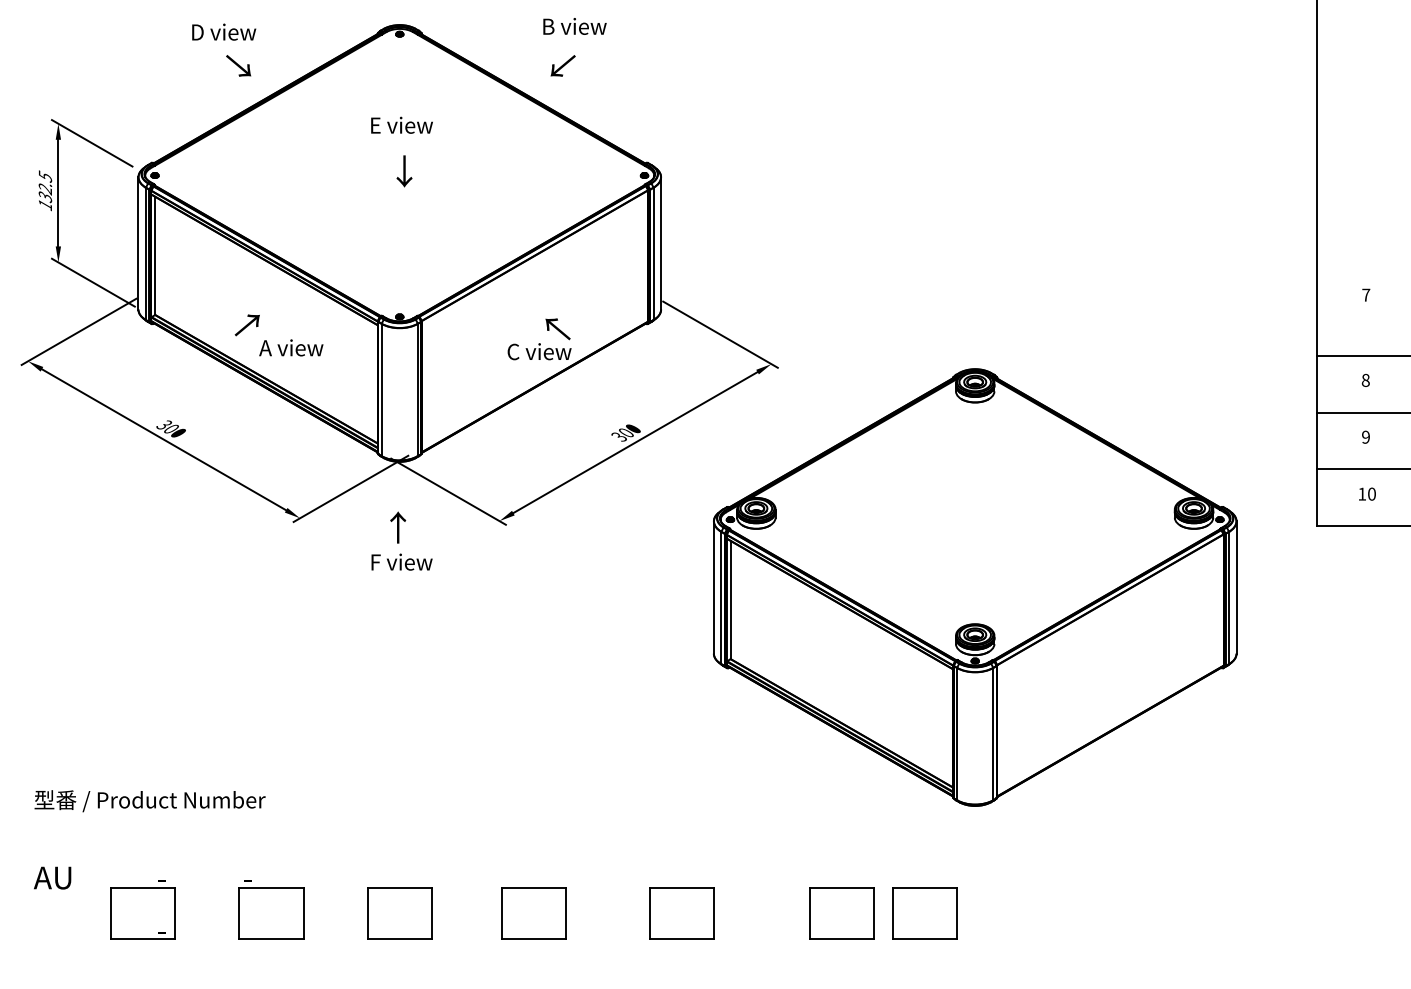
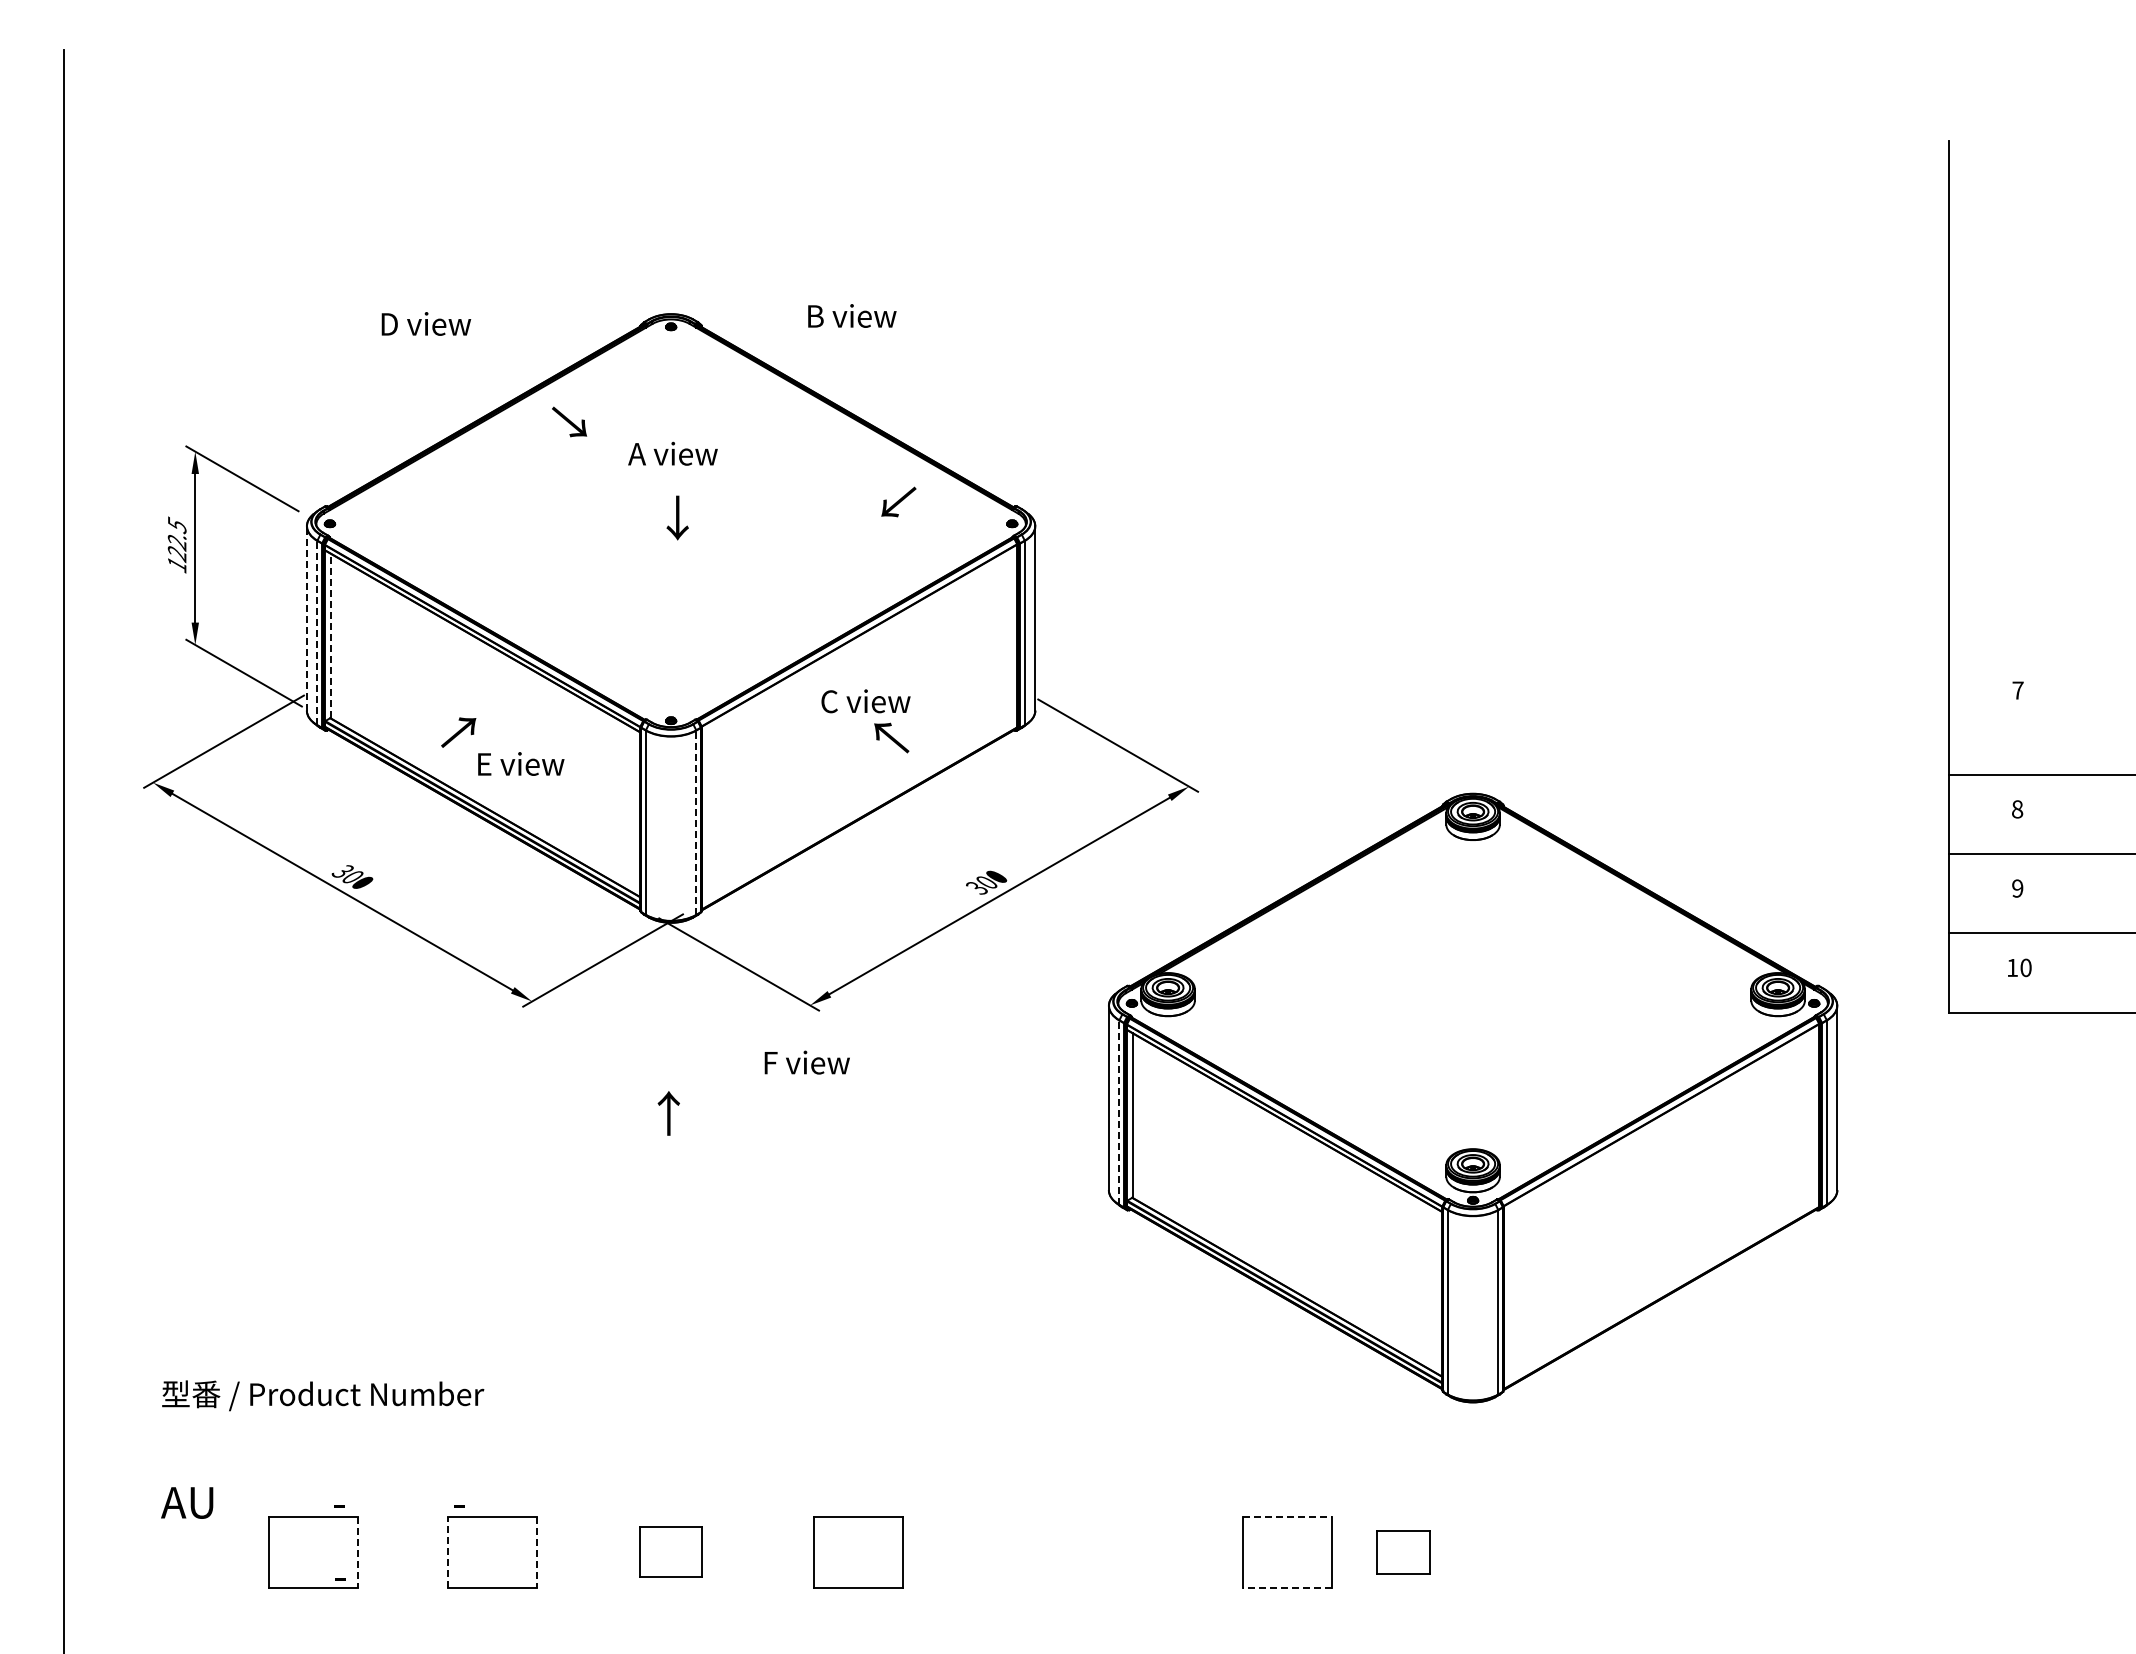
text: (575, 26) -> (852, 315), moved
text: (238, 65) -> (569, 421), moved
text: (562, 65) -> (898, 501), moved
text: (400, 125) -> (672, 453), E view -> A view
text: (45, 197) -> (177, 554), 132.5 -> 122.5
line: (138, 242) -> (306, 617), solid -> dashed
line: (146, 253) -> (317, 632), solid -> dashed
line: (155, 255) -> (330, 635), solid -> dashed
text: (291, 347) -> (519, 763), A view -> E view
text: (539, 351) -> (865, 701), moved
line: (417, 389) -> (696, 822), solid -> dashed
text: (397, 527) -> (668, 1113), moved
text: (401, 562) -> (806, 1062), moved
line: (721, 597) -> (1119, 1112), solid -> dashed
line: (842, 887) -> (1287, 1516), solid -> dashed
line: (175, 913) -> (358, 1552), solid -> dashed
line: (239, 913) -> (447, 1552), solid -> dashed
line: (303, 913) -> (537, 1552), solid -> dashed
part: (399, 913) -> (670, 1552), size x0.7
part: (681, 913) -> (1063, 1552), removed
part: (925, 913) -> (1403, 1552), size x0.6
line: (842, 939) -> (1287, 1588), solid -> dashed

